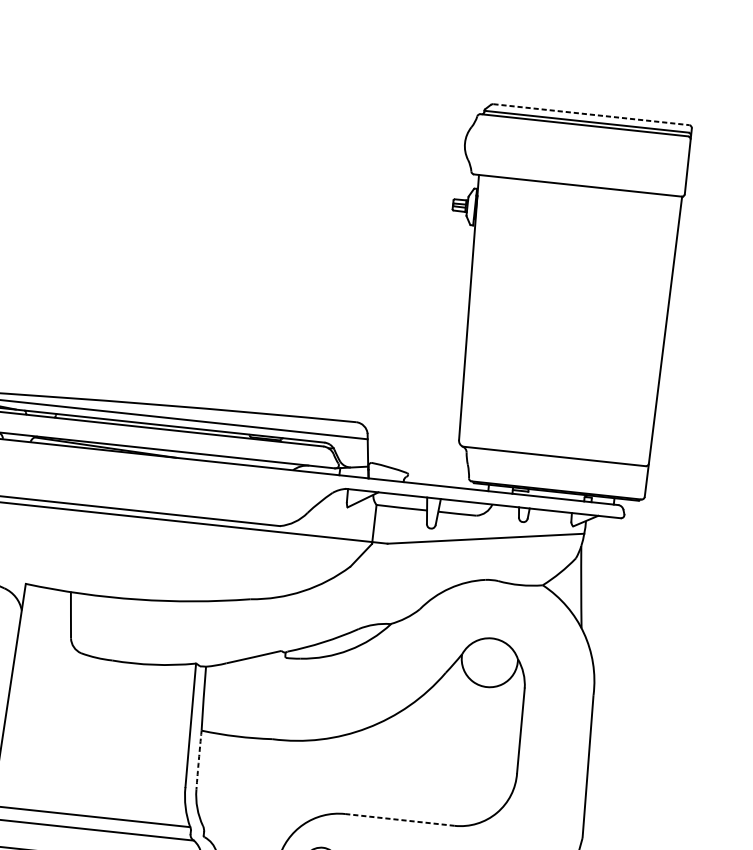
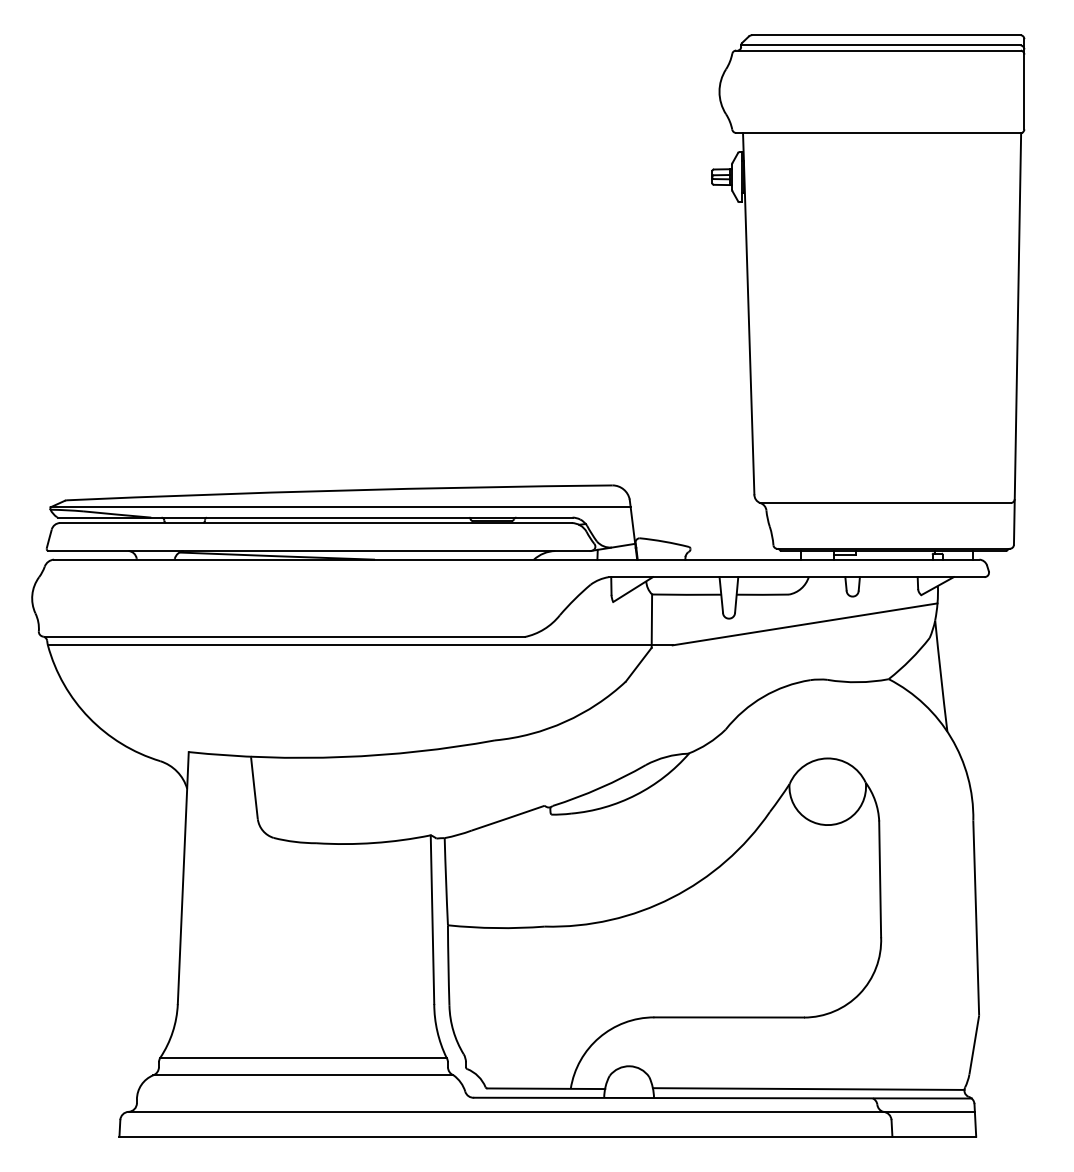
line: (592, 115) -> (887, 35), dashed -> solid
arc: (198, 760) -> (448, 965), dashed -> solid
line: (400, 819) -> (729, 1017), dashed -> solid

